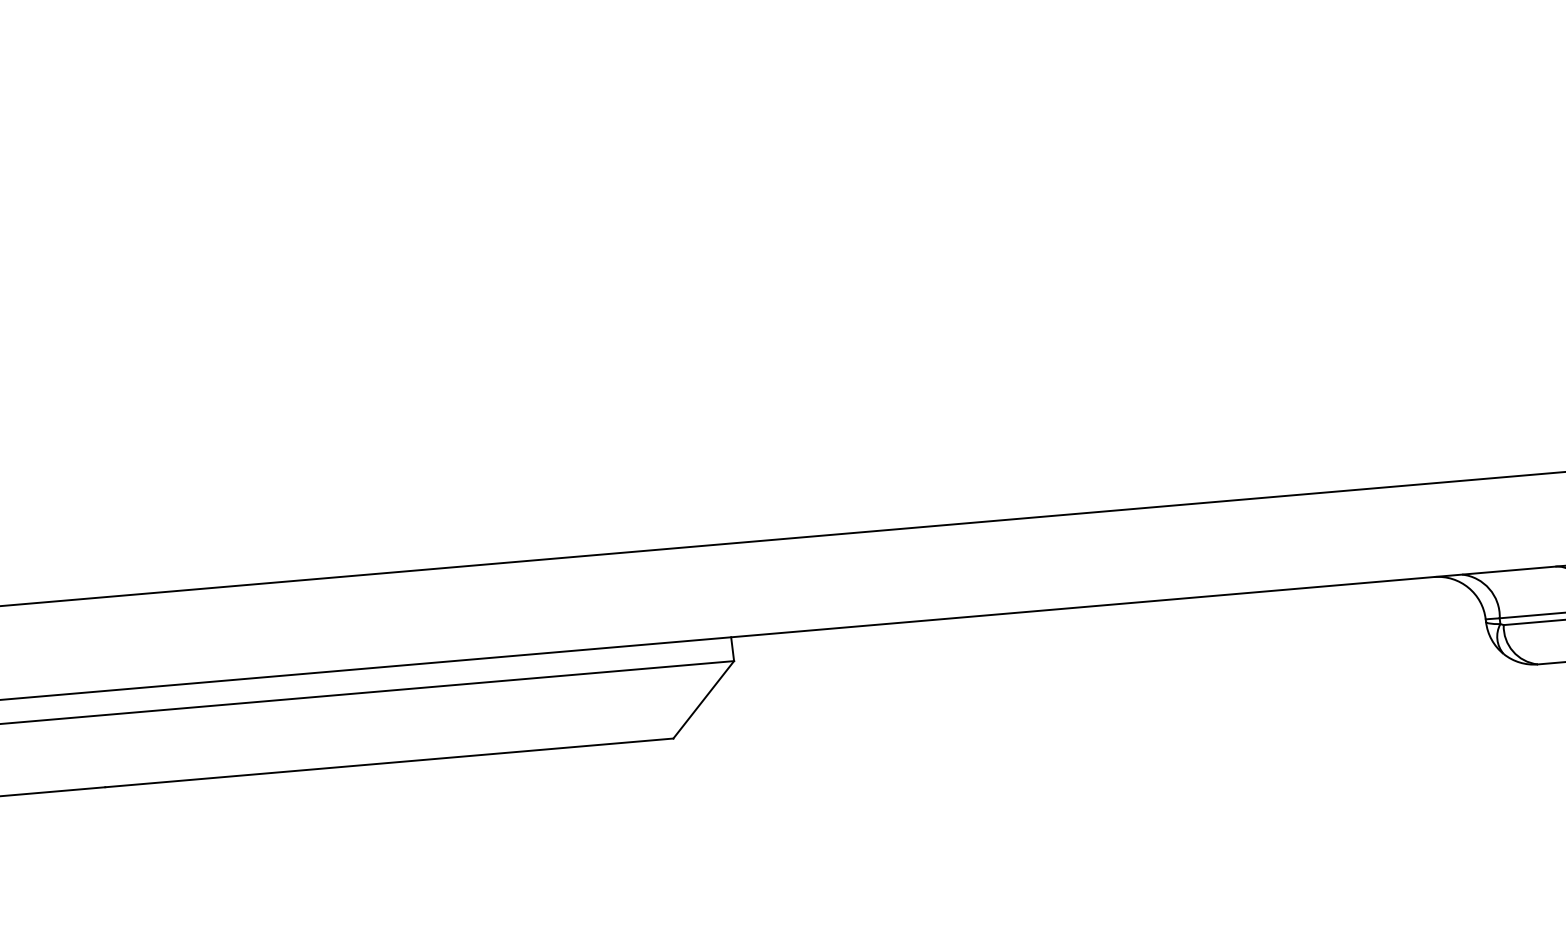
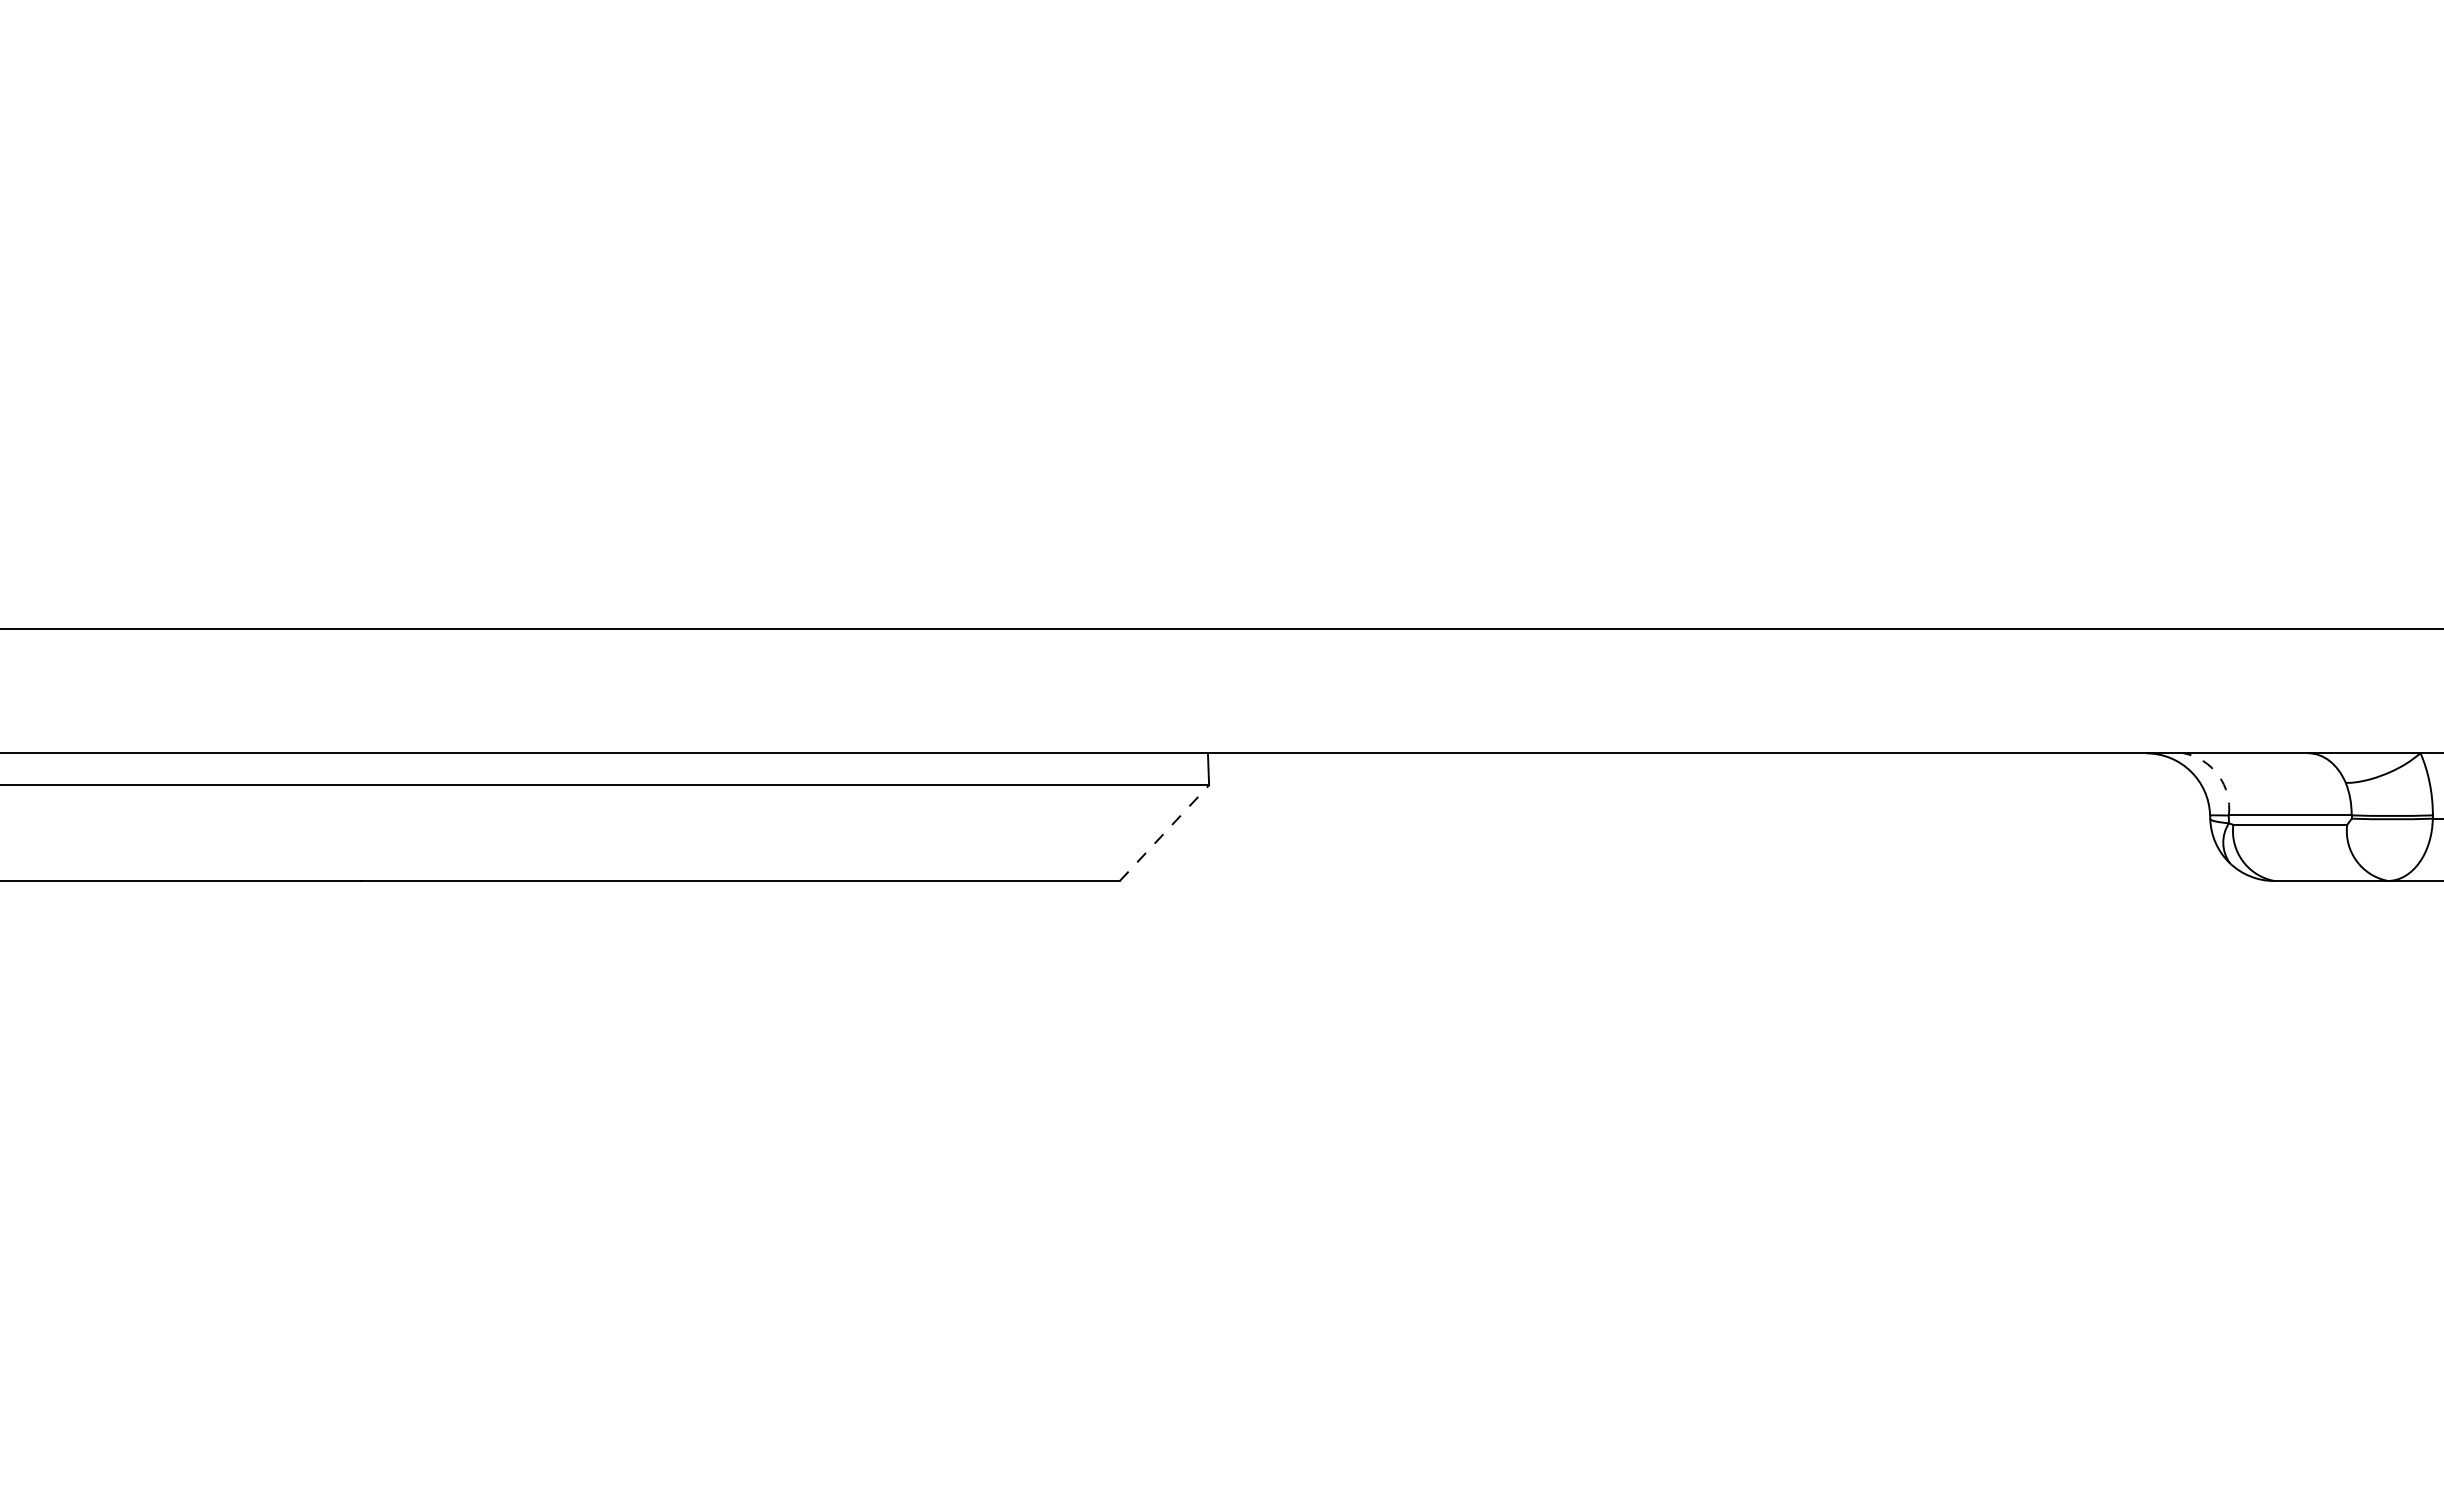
arc: (1489, 589) -> (2218, 775), solid -> dashed
line: (703, 699) -> (1164, 832), solid -> dashed

